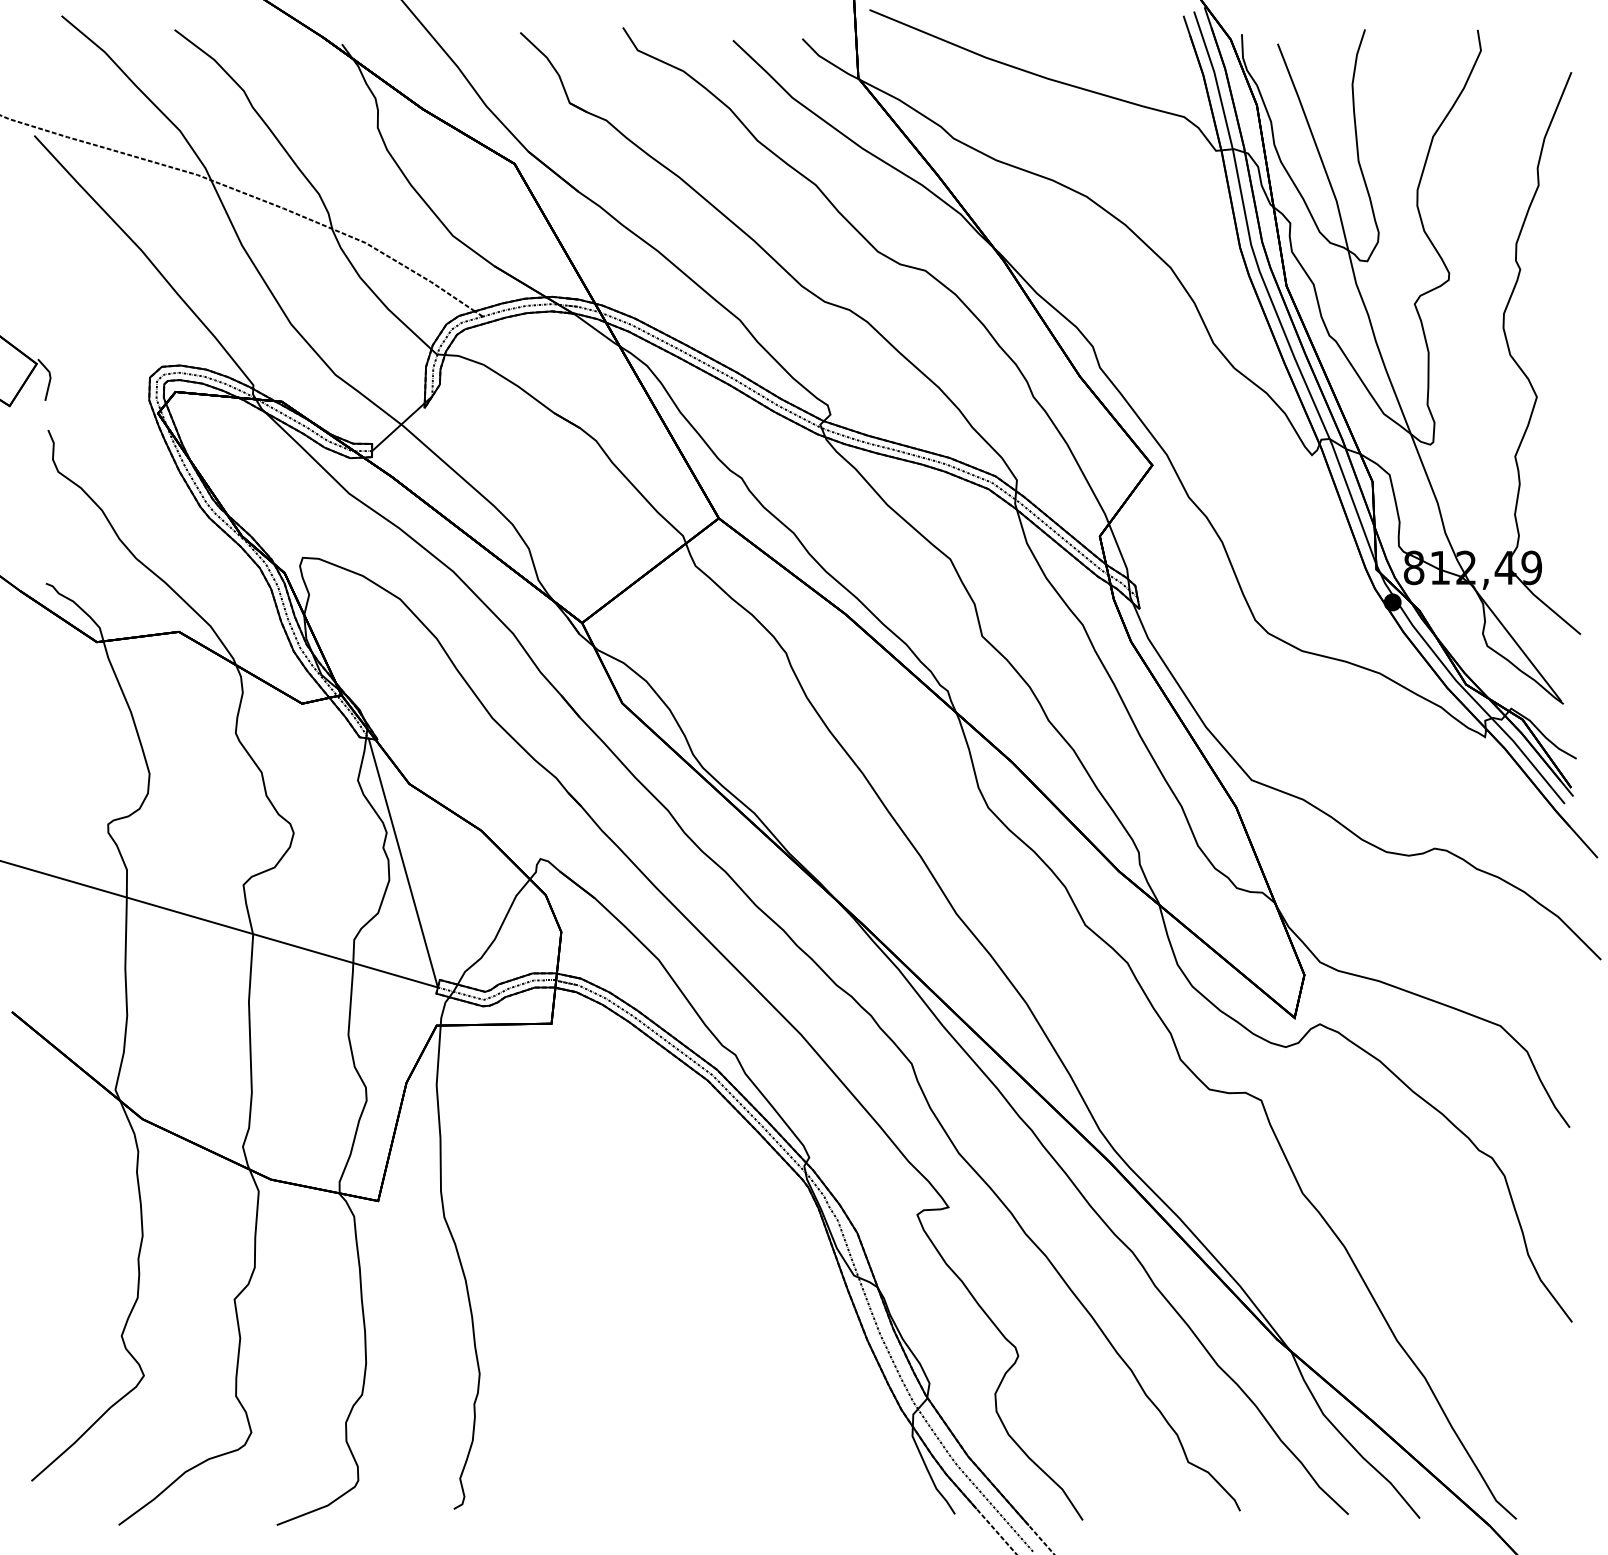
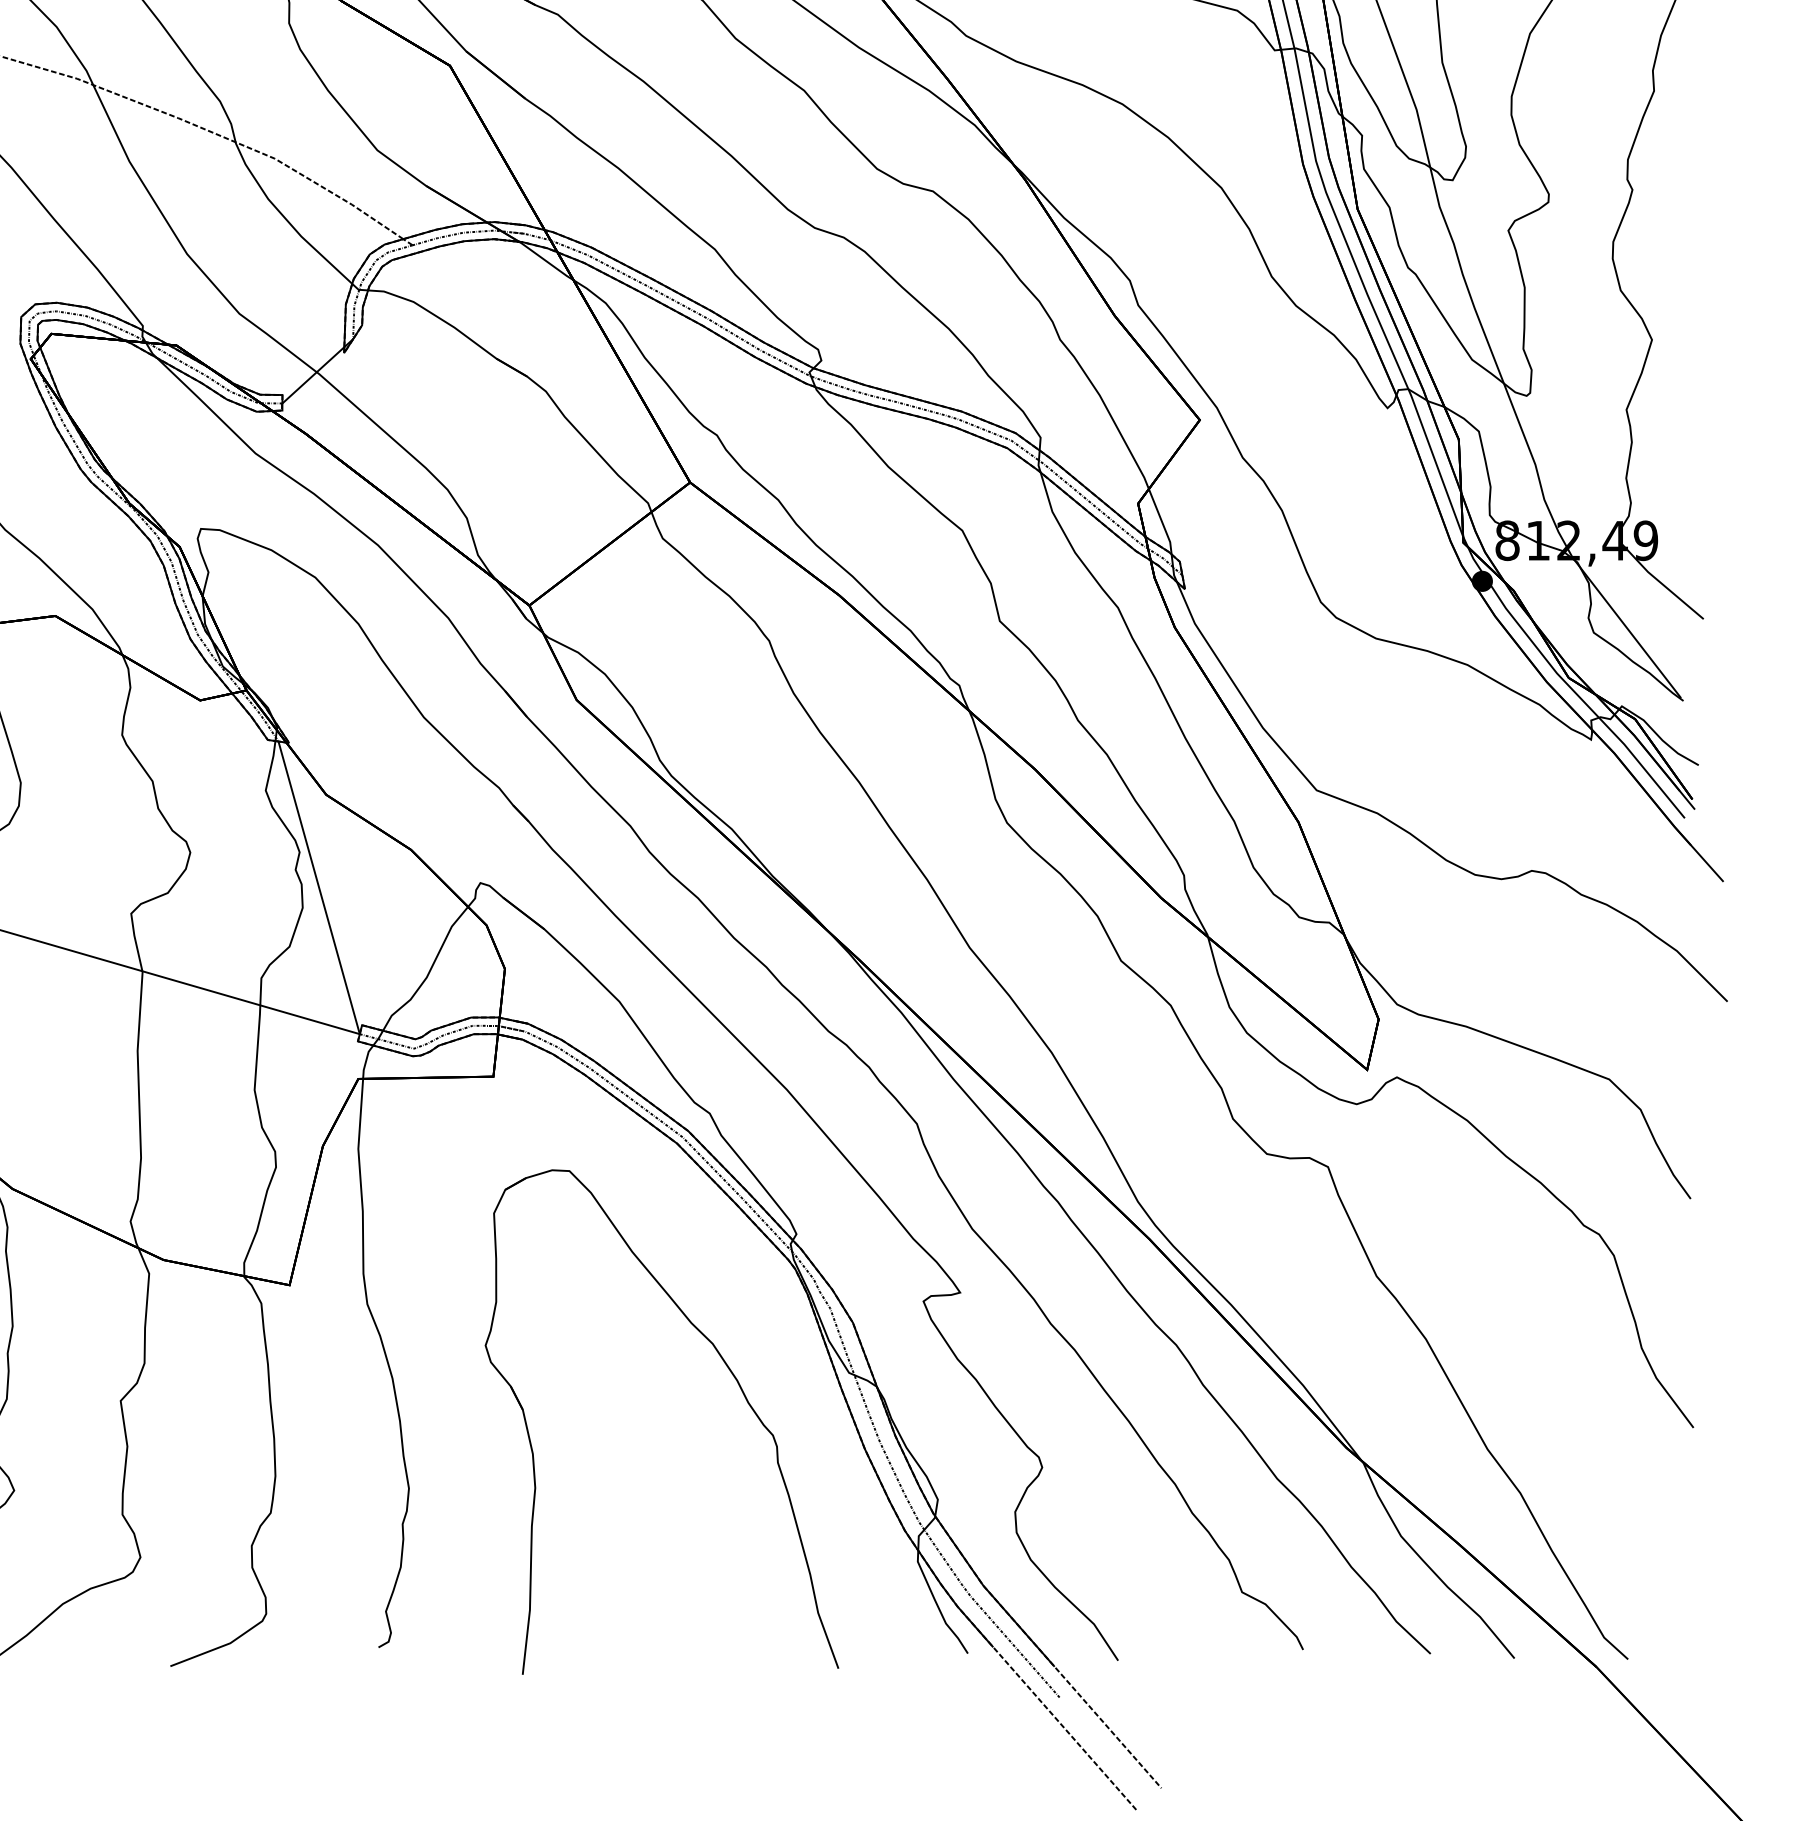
part: (754, 1277) -> (732, 1375), added

